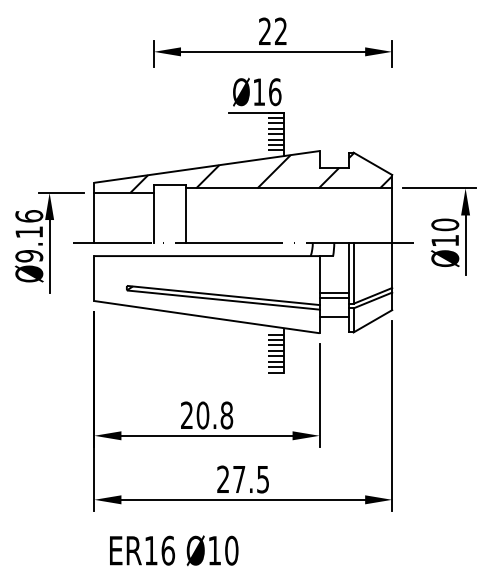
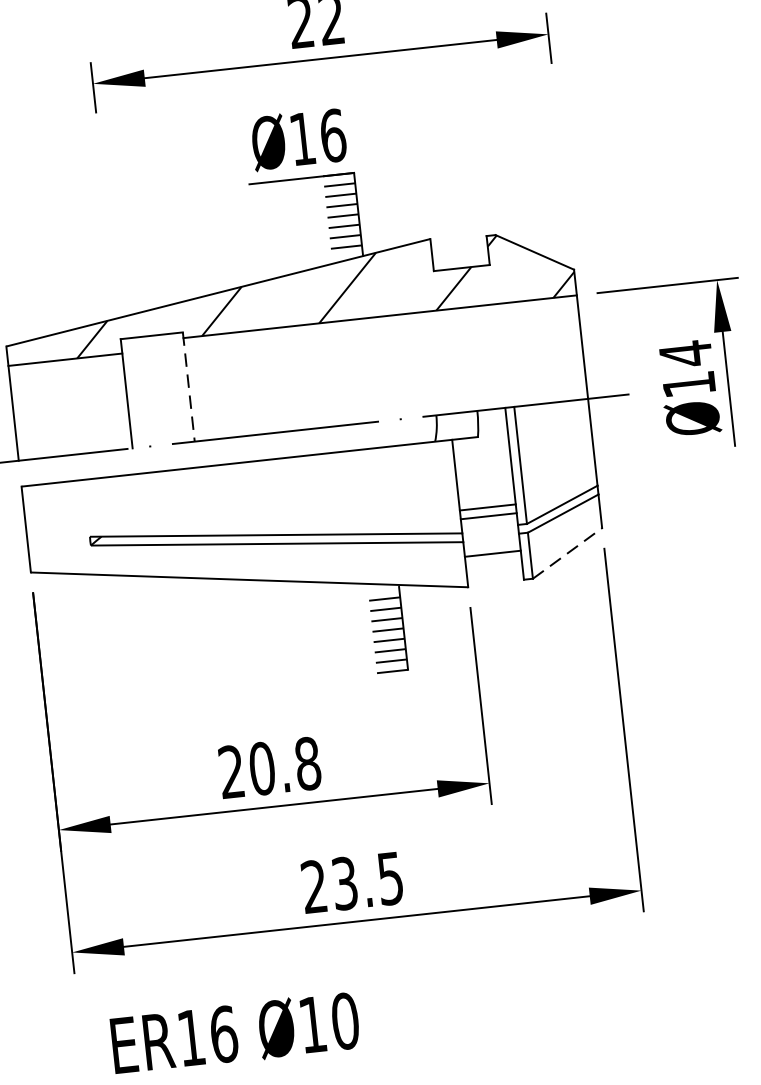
line: (186, 214) -> (189, 387), solid -> dashed
text: (445, 224) -> (686, 353), Ø10 -> Ø14
line: (373, 321) -> (568, 553), solid -> dashed
text: (239, 479) -> (345, 883), 27.5 -> 23.5

